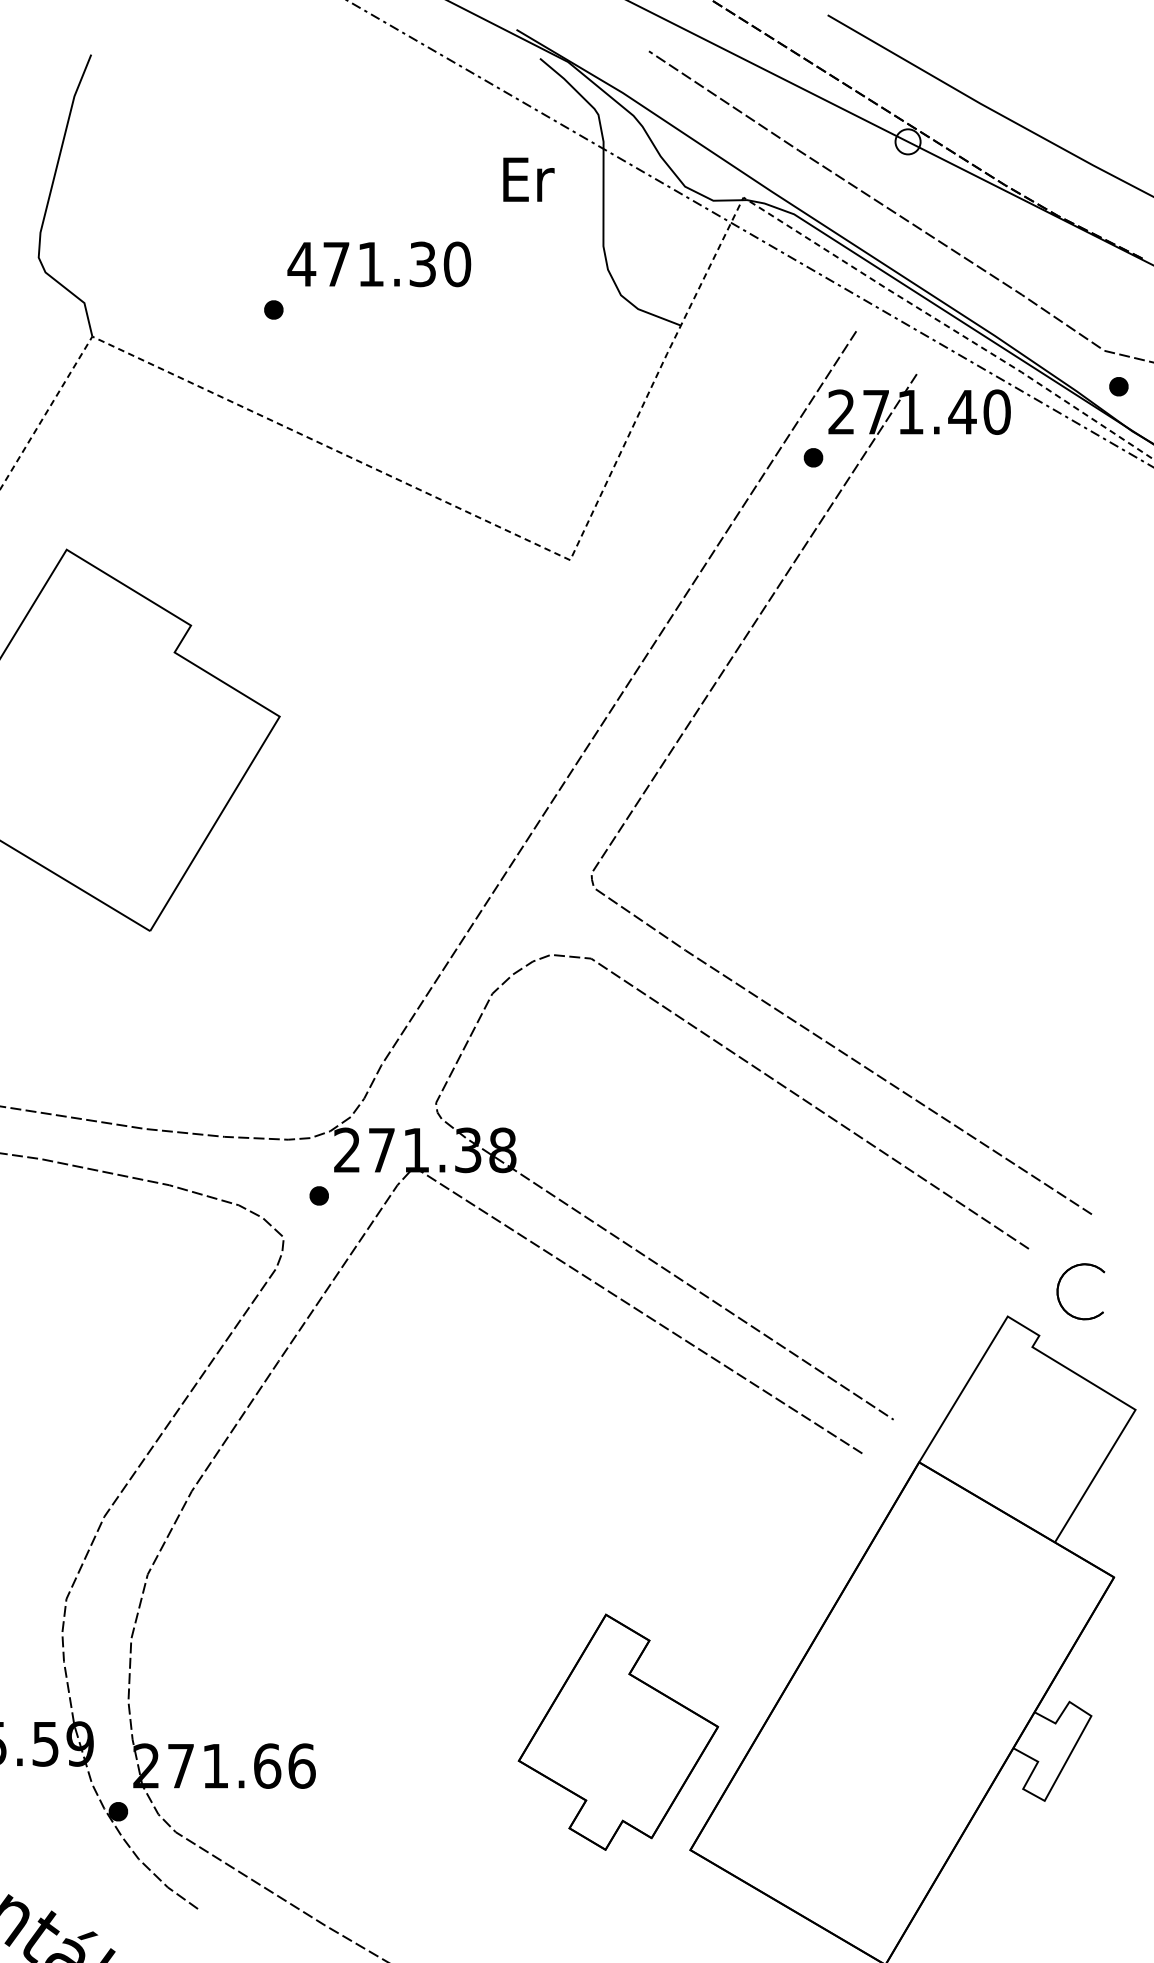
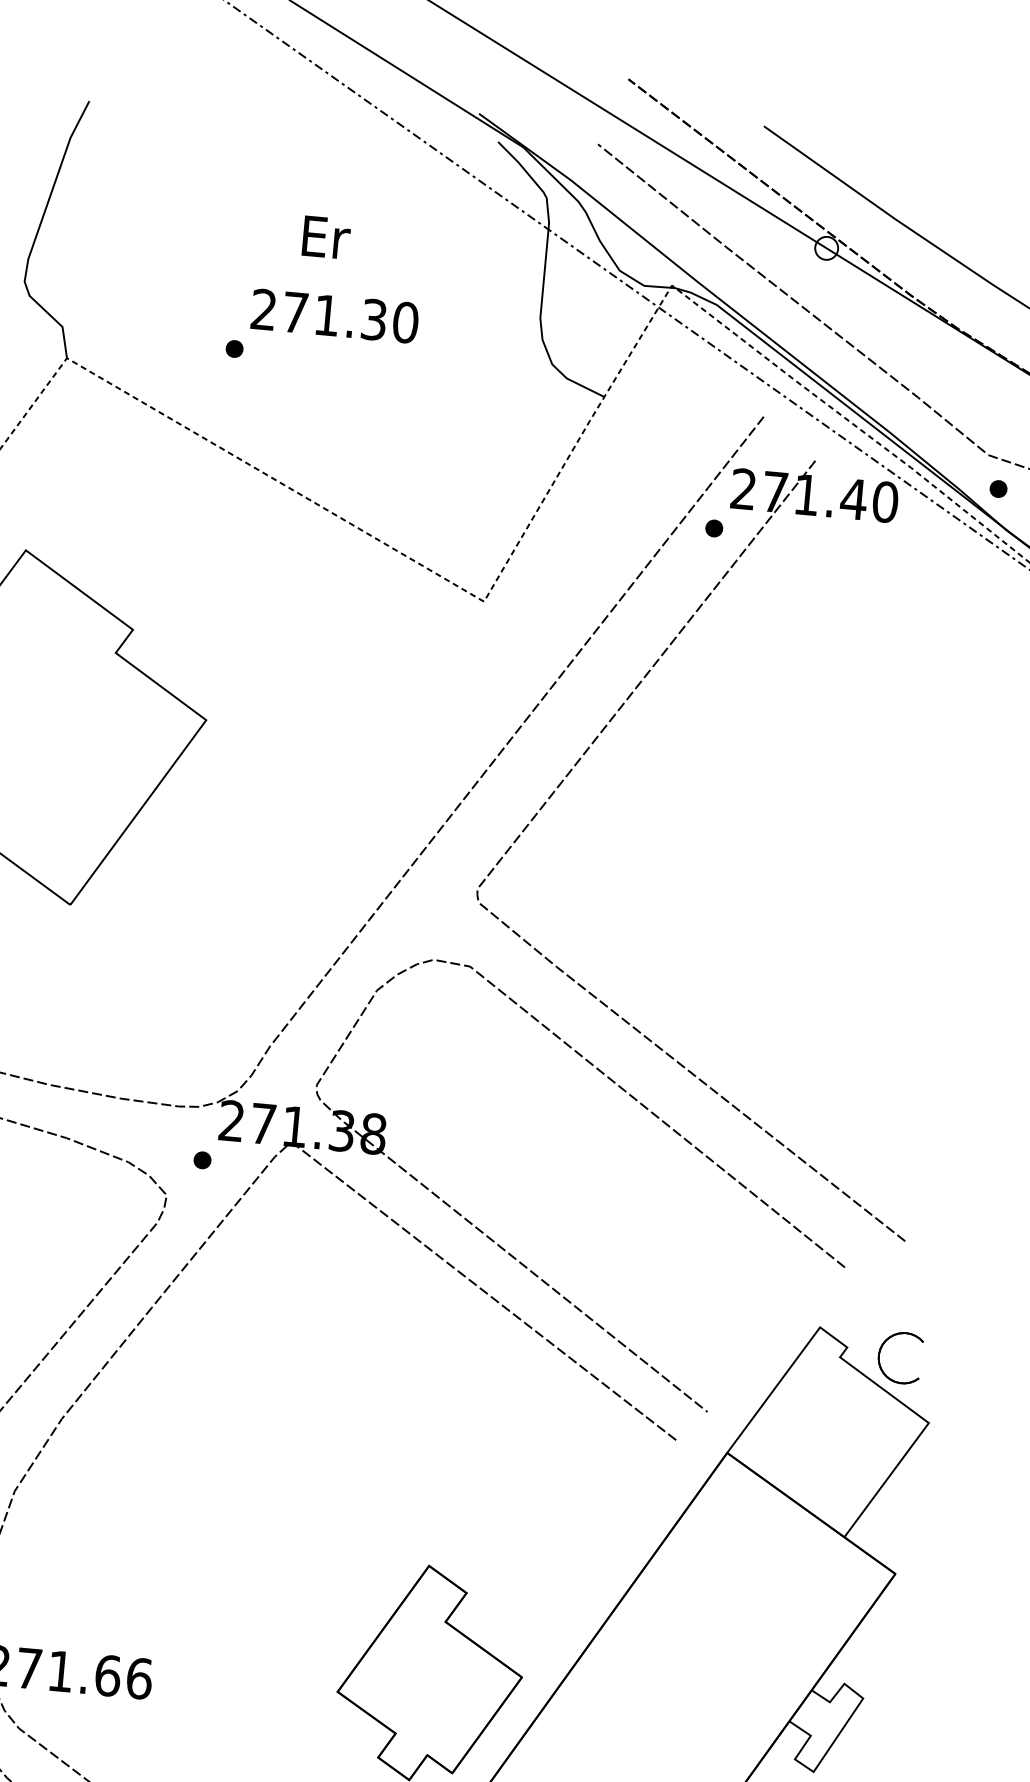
text: (528, 179) -> (326, 237), moved
text: (301, 263) -> (263, 308), 471.30 -> 271.30
part: (1059, 1286) -> (881, 1351), moved

